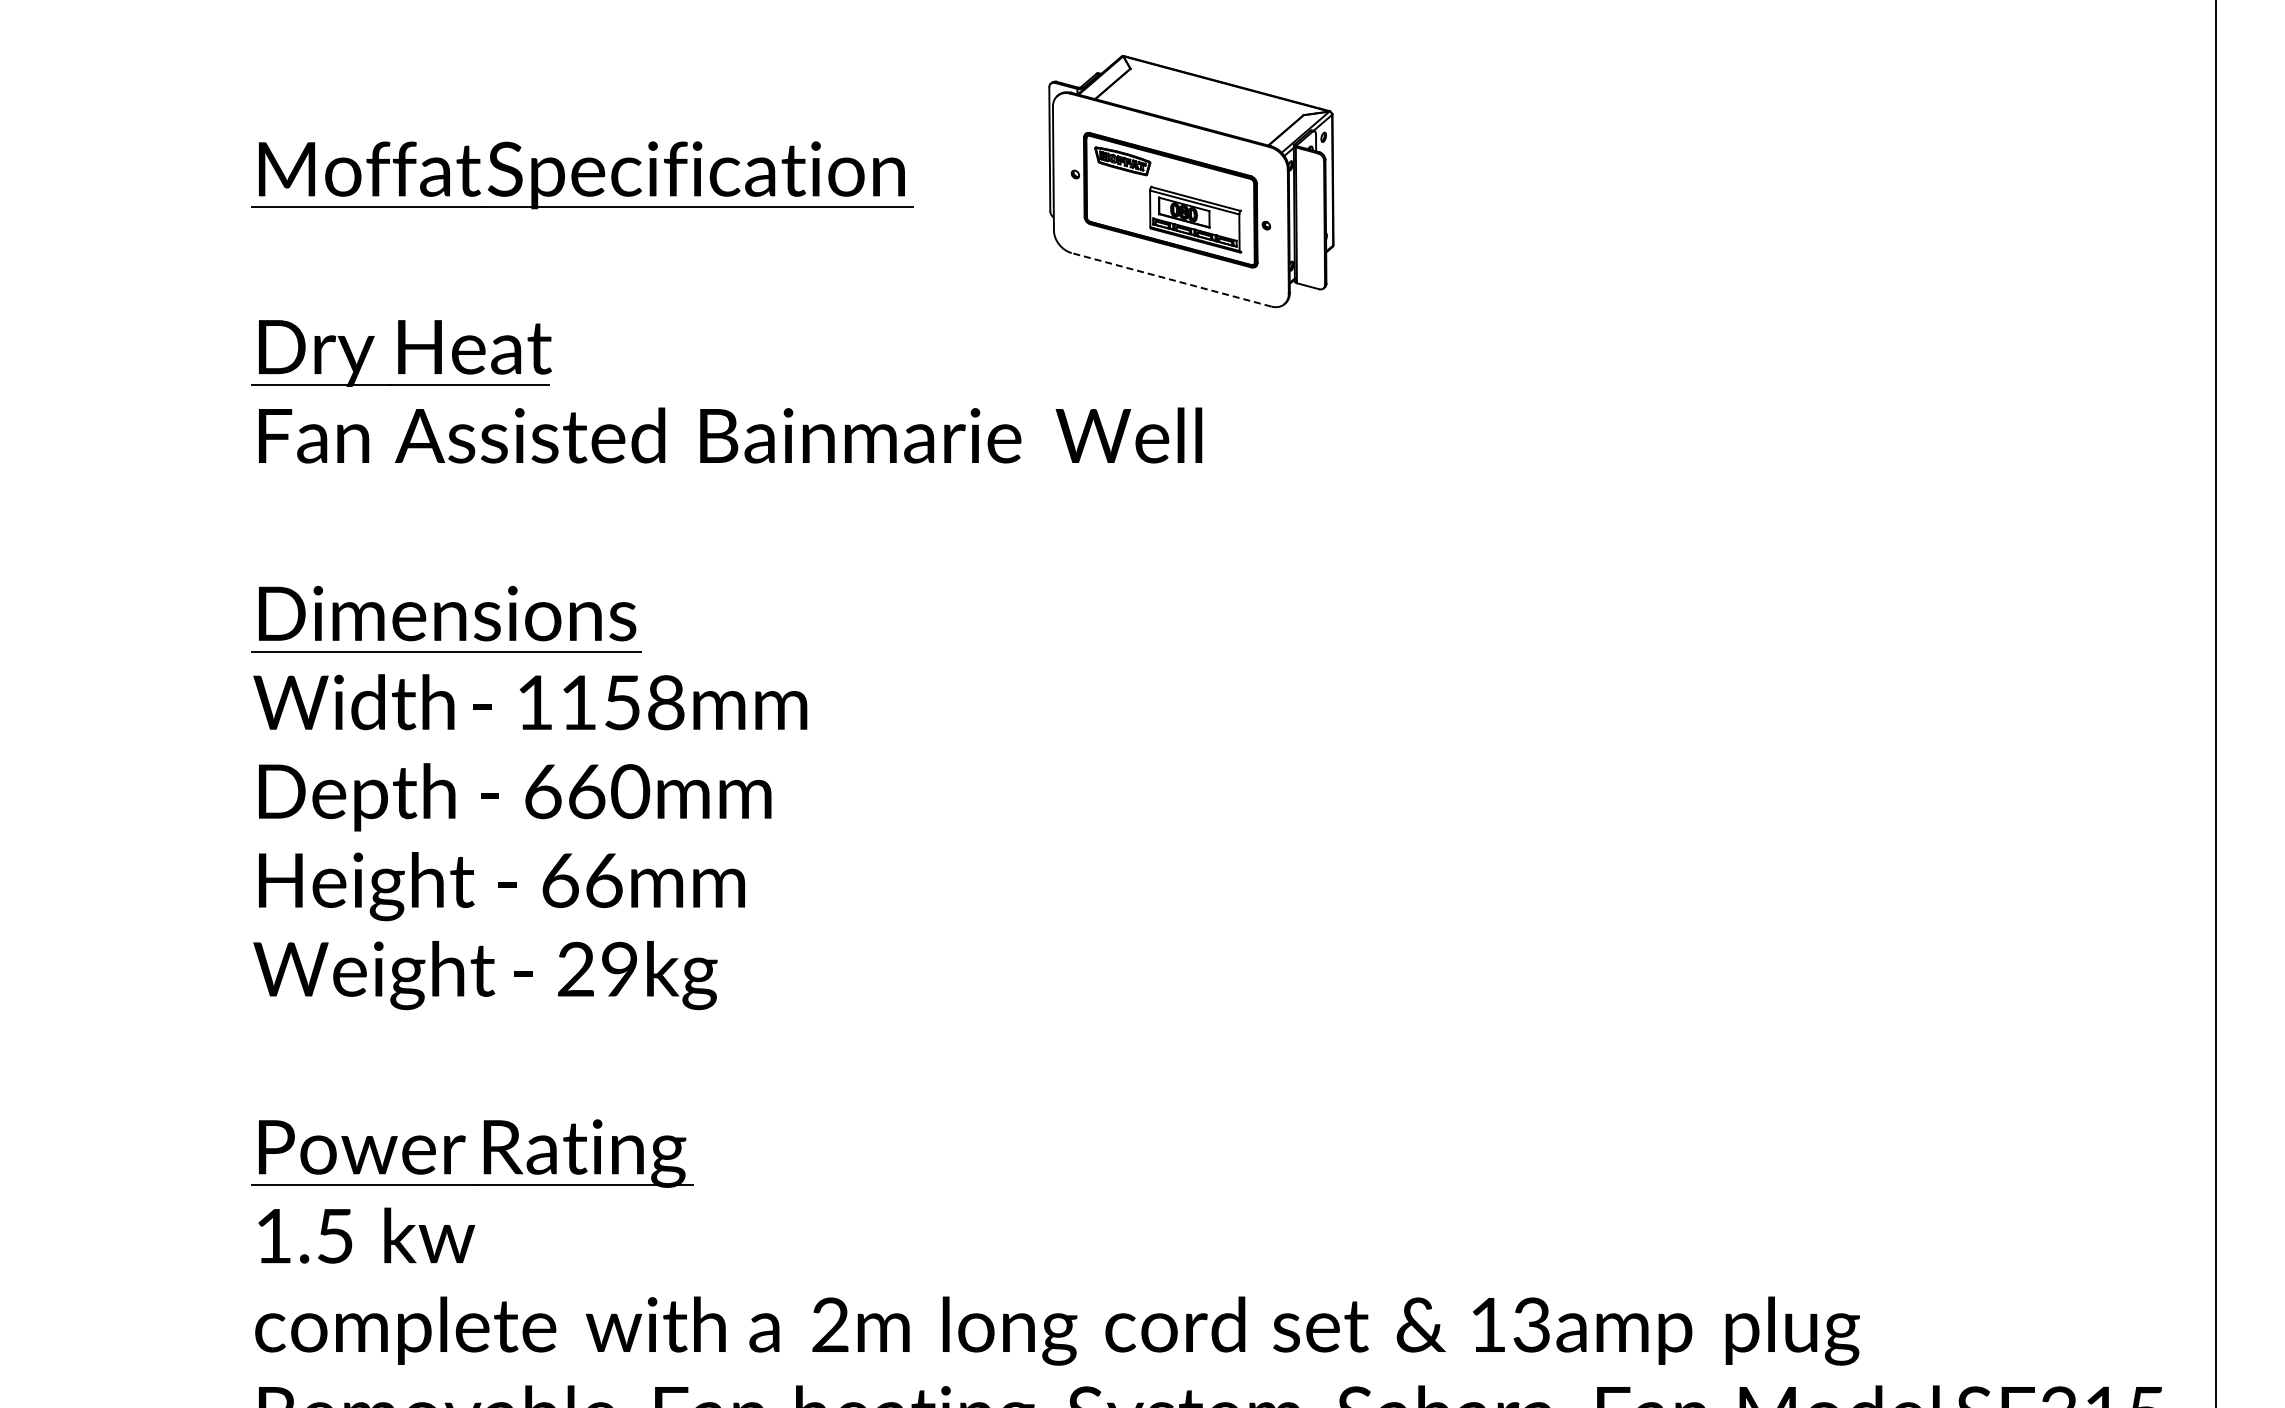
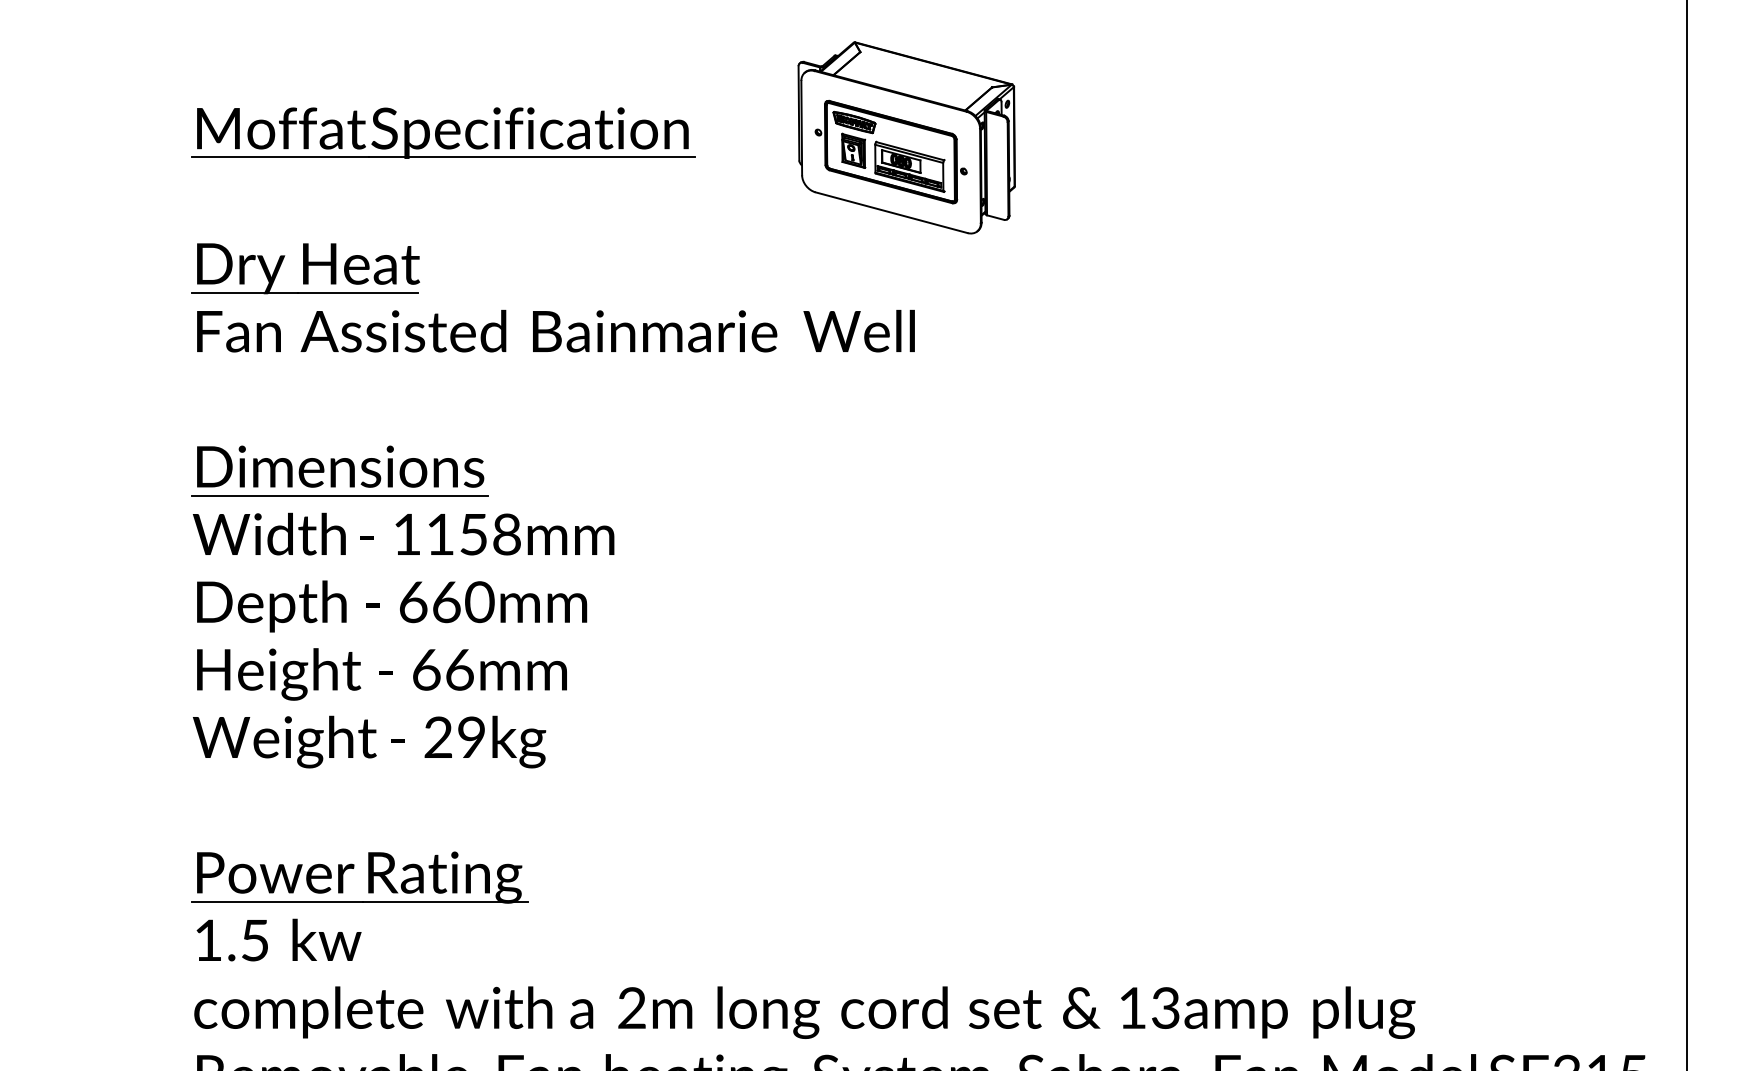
part: (1121, 198) -> (853, 150), added
line: (1171, 279) -> (891, 212), dashed -> solid

